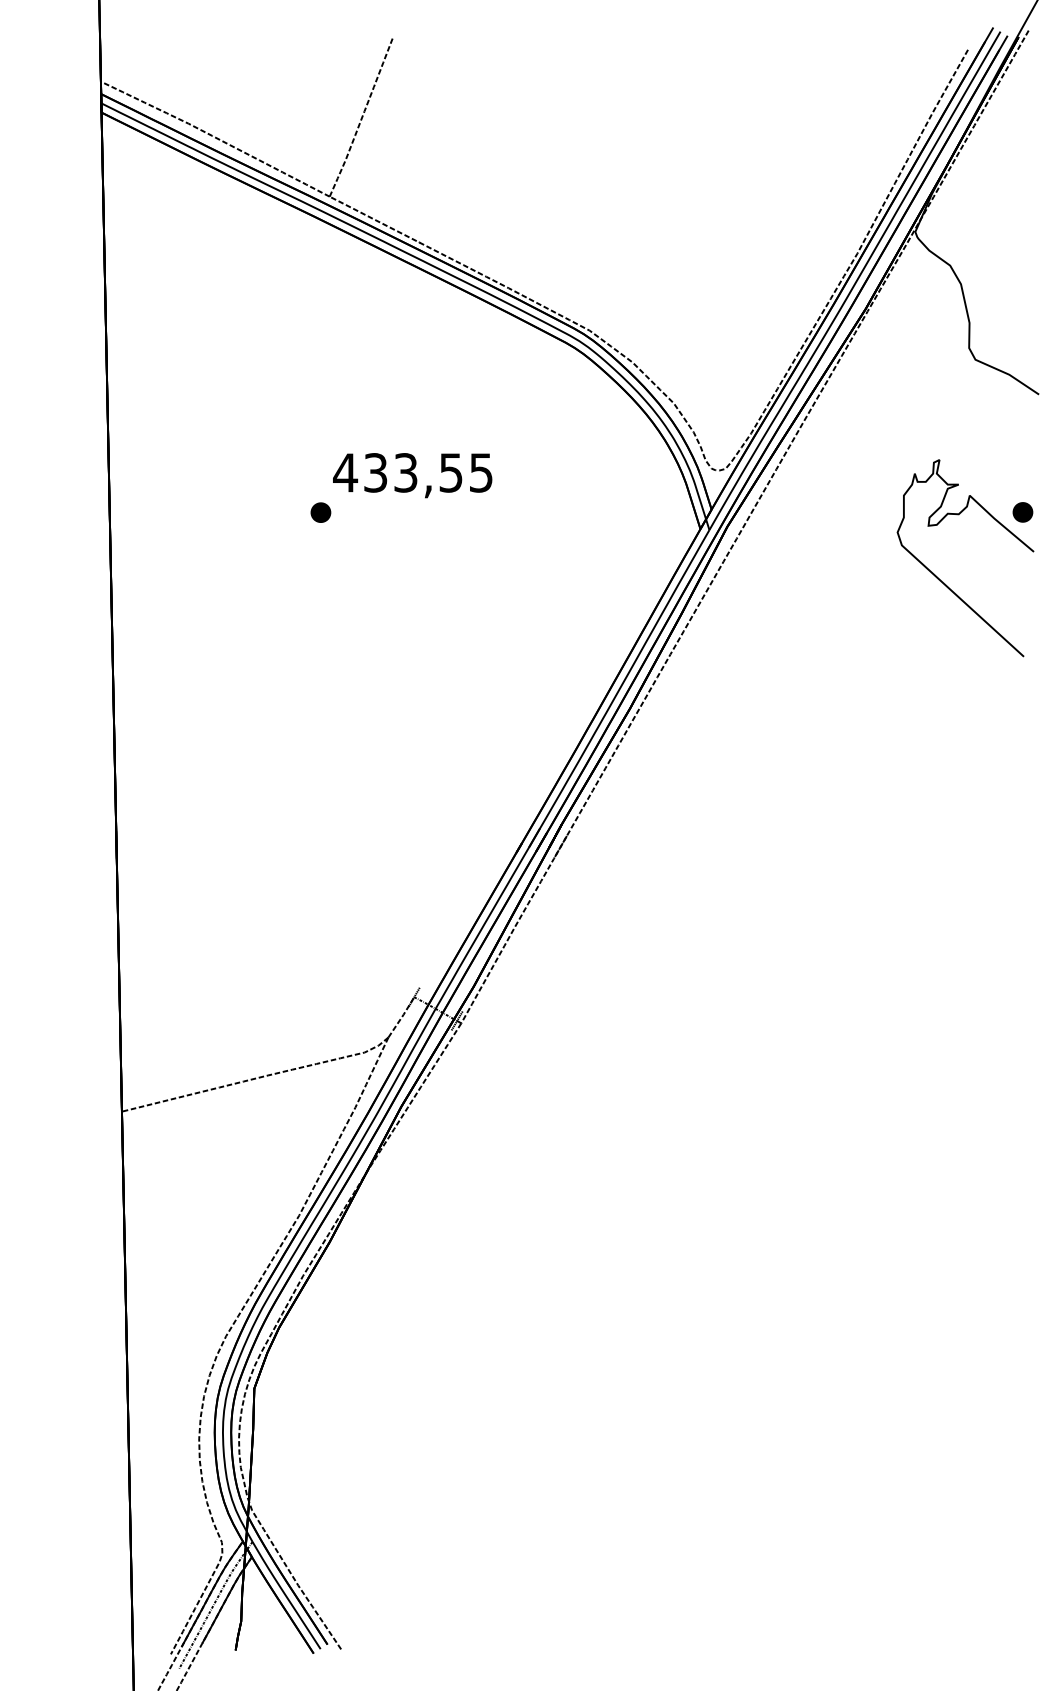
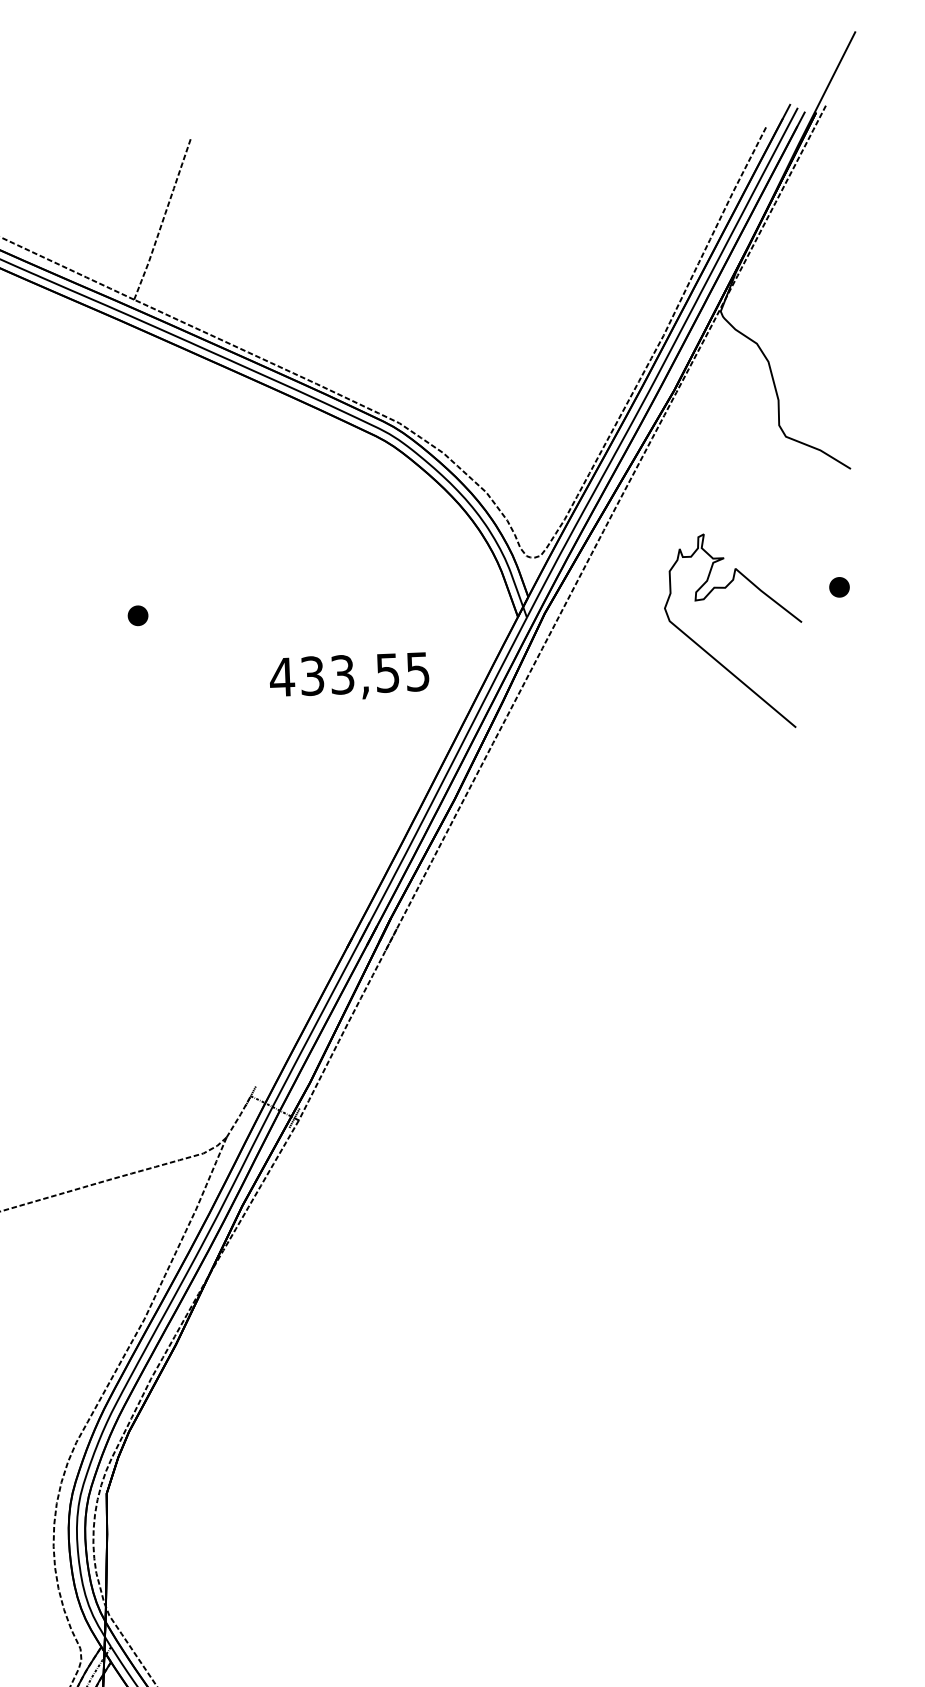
text: (412, 475) -> (349, 677), moved
curve: (944, 582) -> (713, 656), moved

